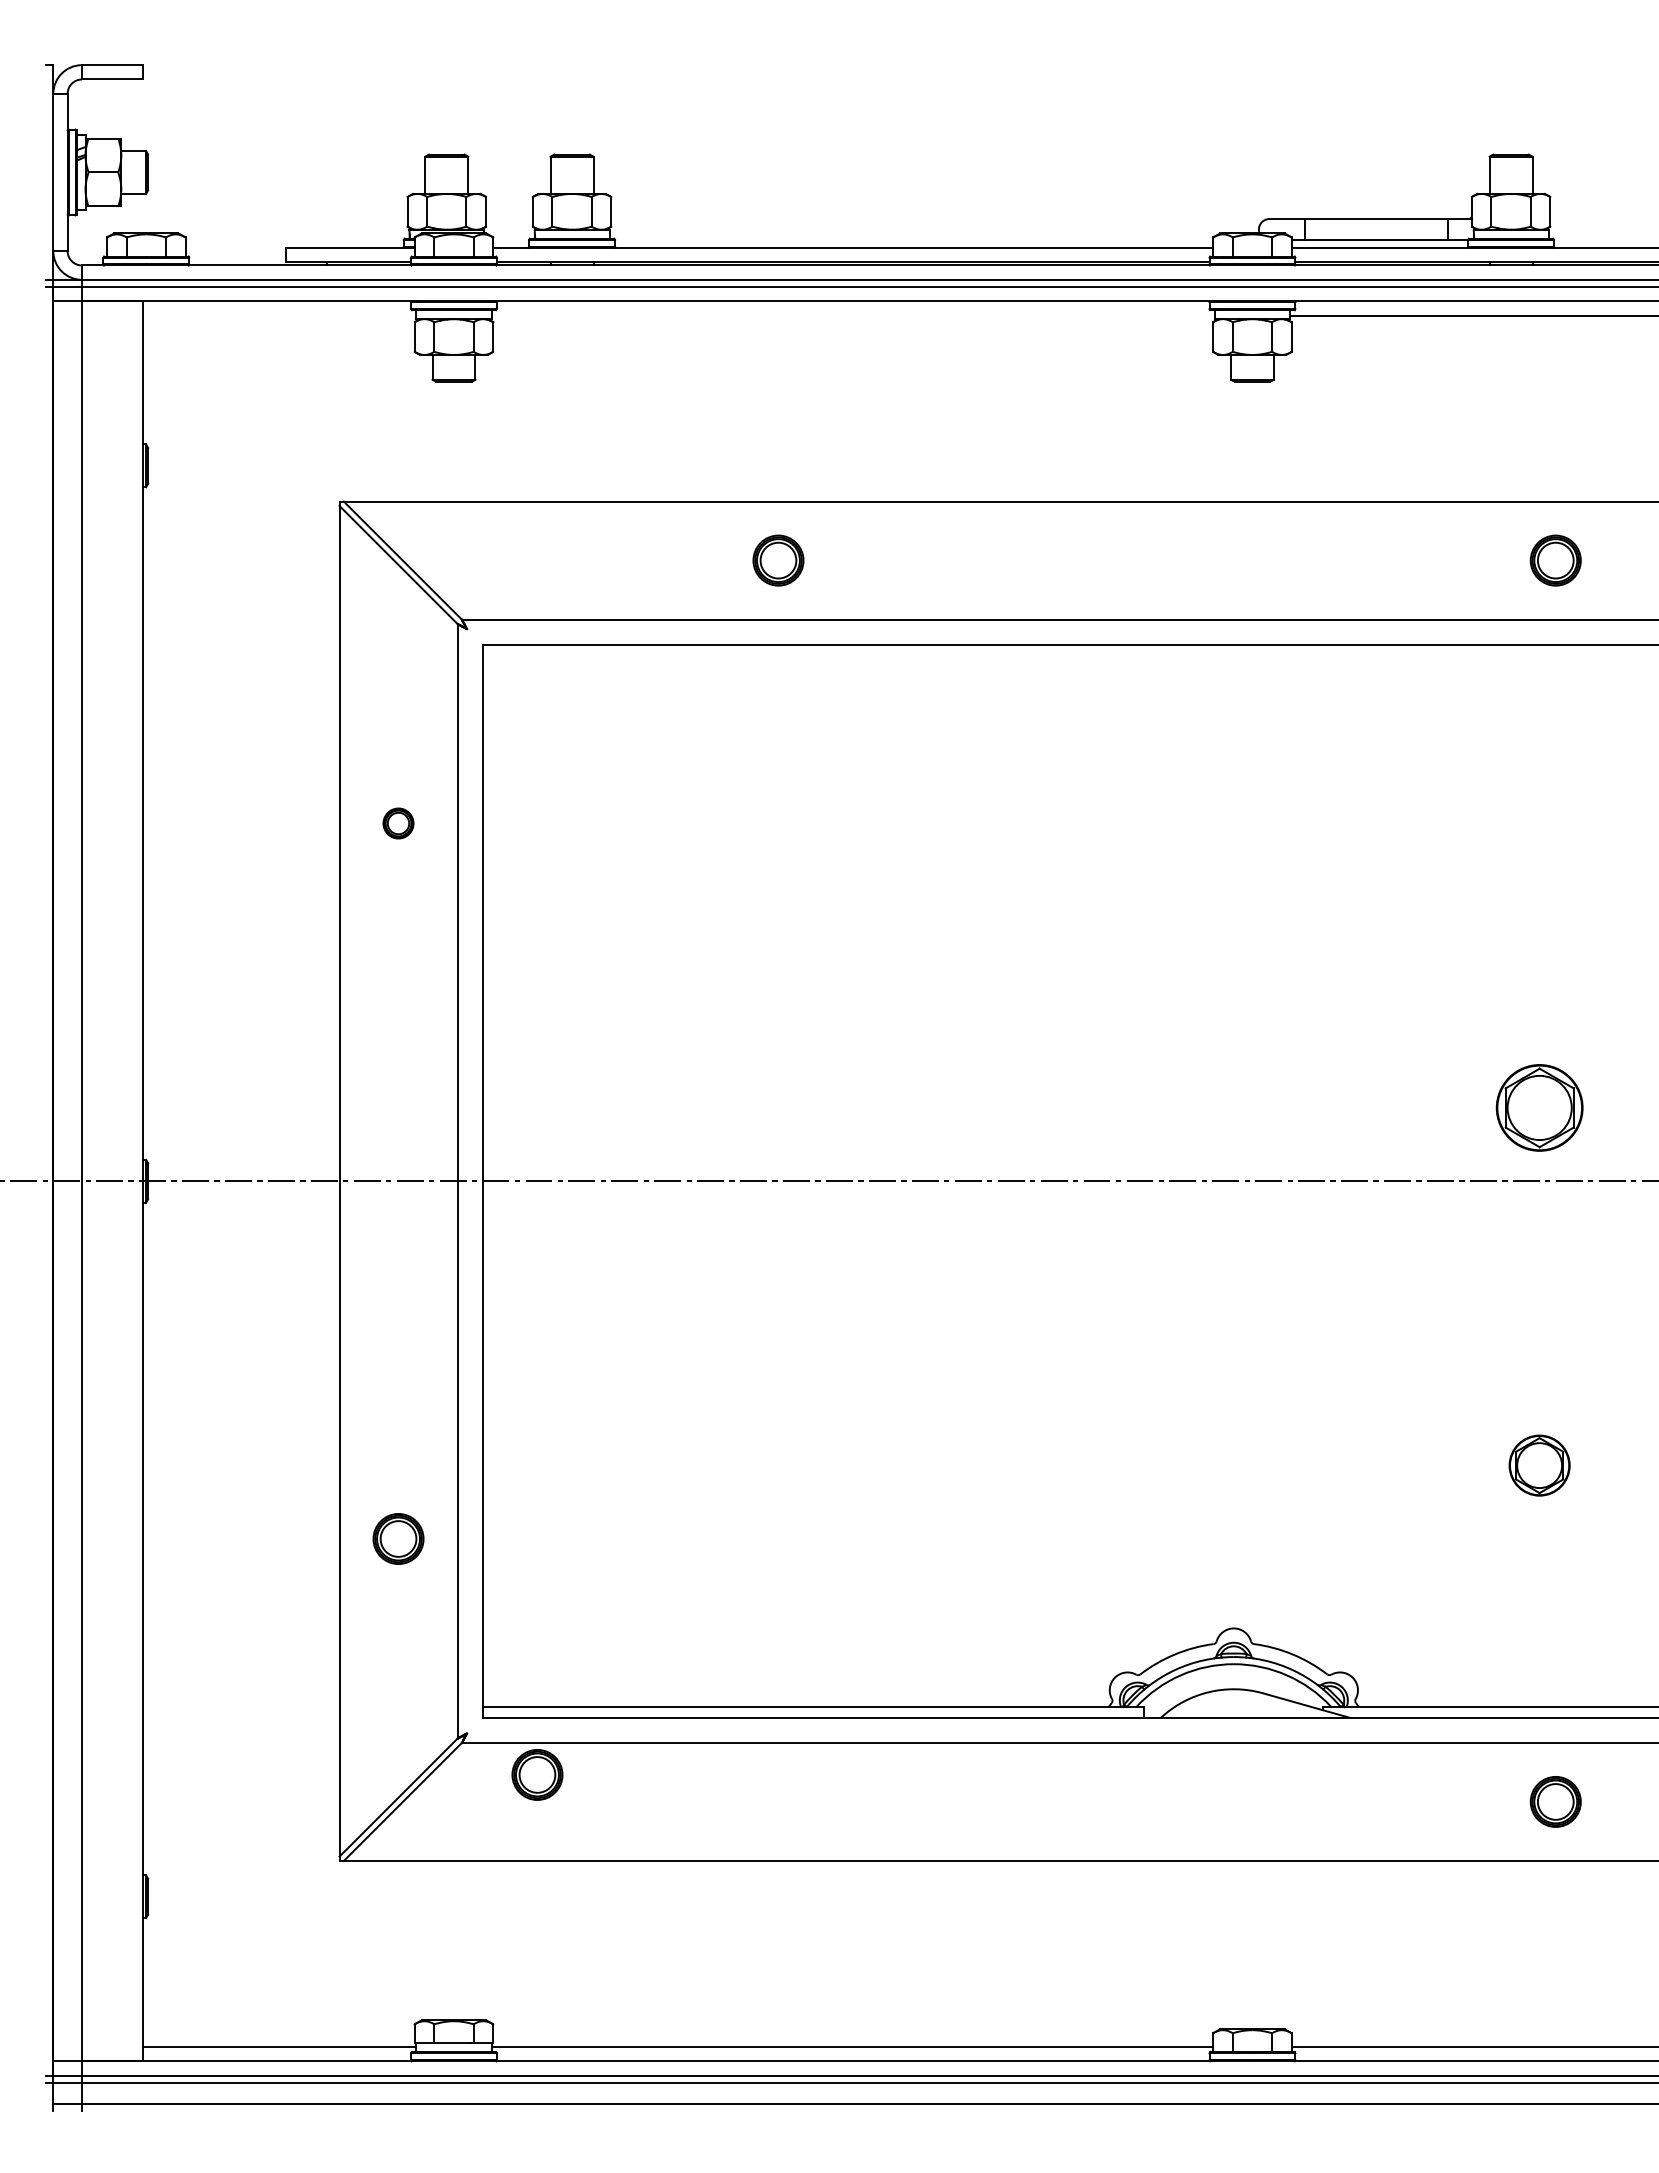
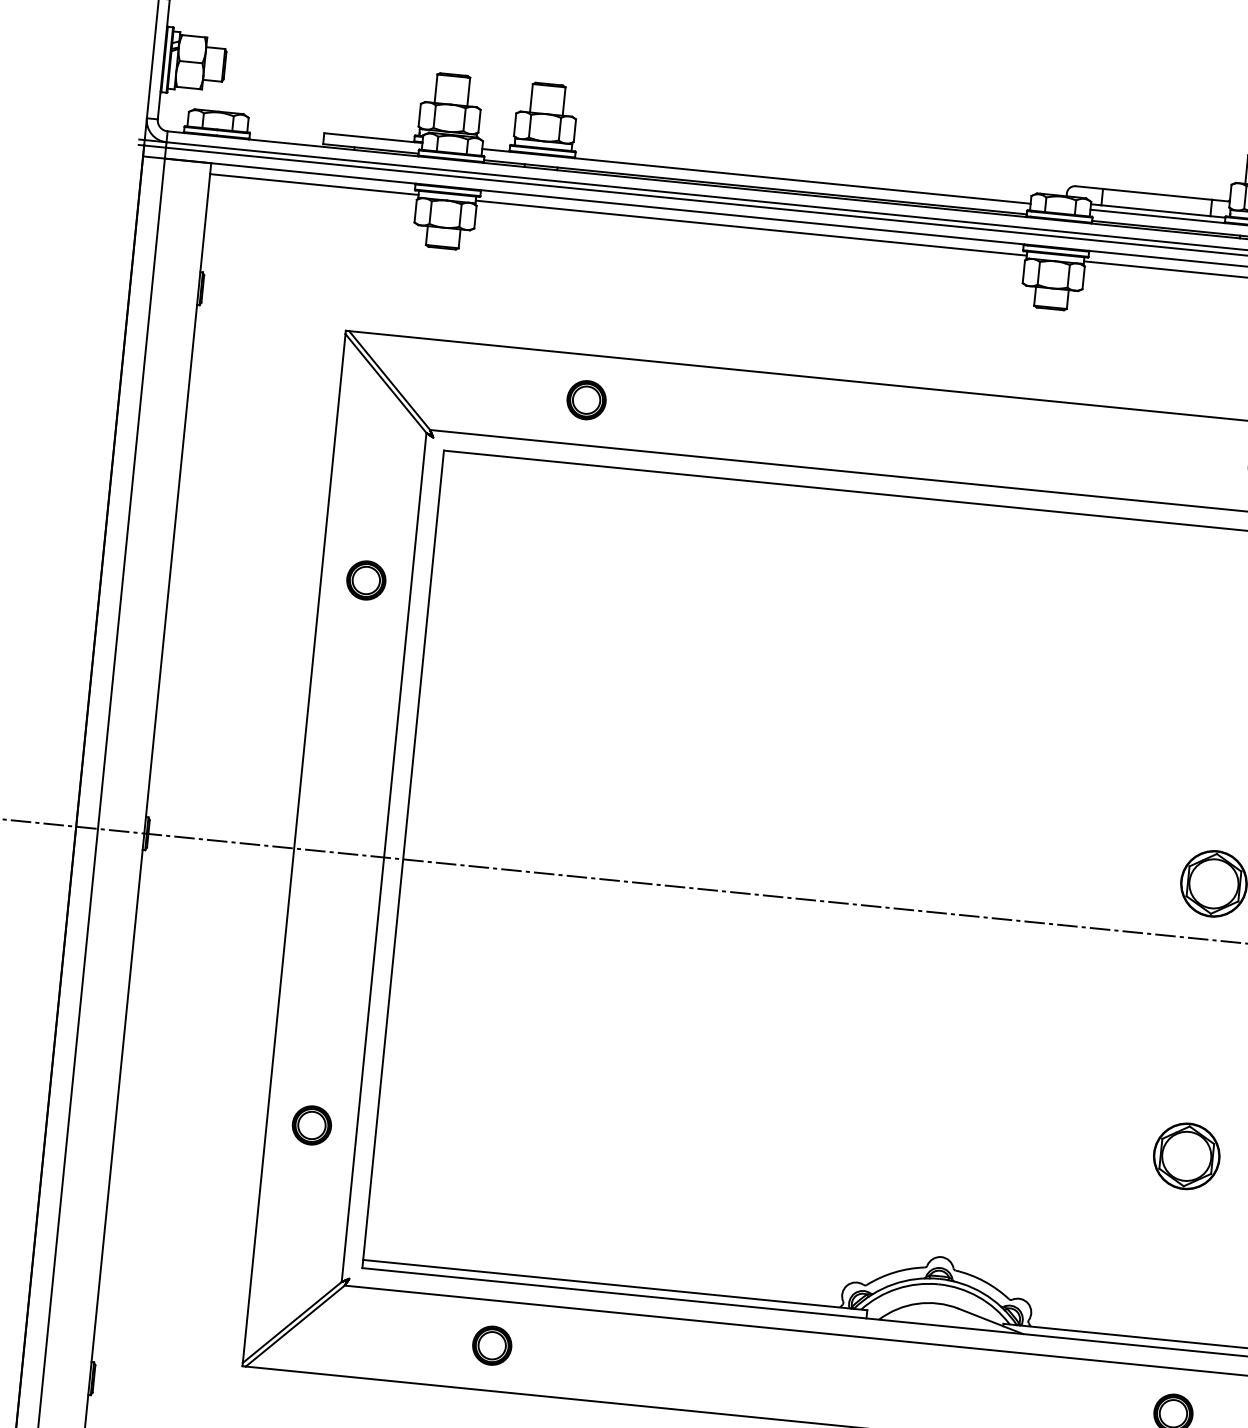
line: (279, 315) -> (314, 184), added
line: (852, 315) -> (750, 228), added
part: (778, 560) -> (586, 400), moved
part: (398, 823) -> (366, 580), size x1.67
part: (1539, 1465) -> (1186, 1156), size x1.43
part: (537, 1774) -> (492, 1345), moved

